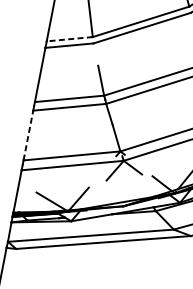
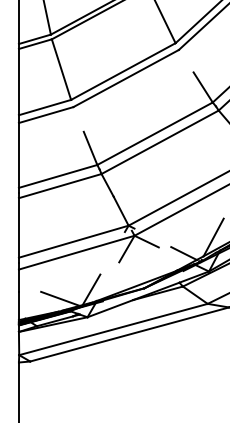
line: (69, 39) -> (44, 107), dashed -> solid
line: (28, 135) -> (18, 227), dashed -> solid

